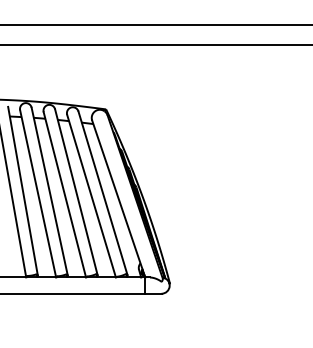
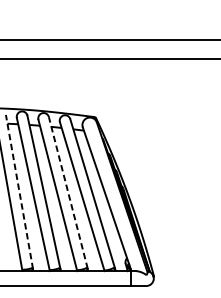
line: (22, 191) -> (19, 192), solid -> dashed
line: (76, 192) -> (68, 193), solid -> dashed

